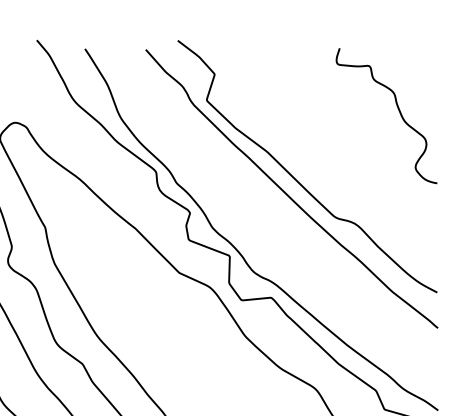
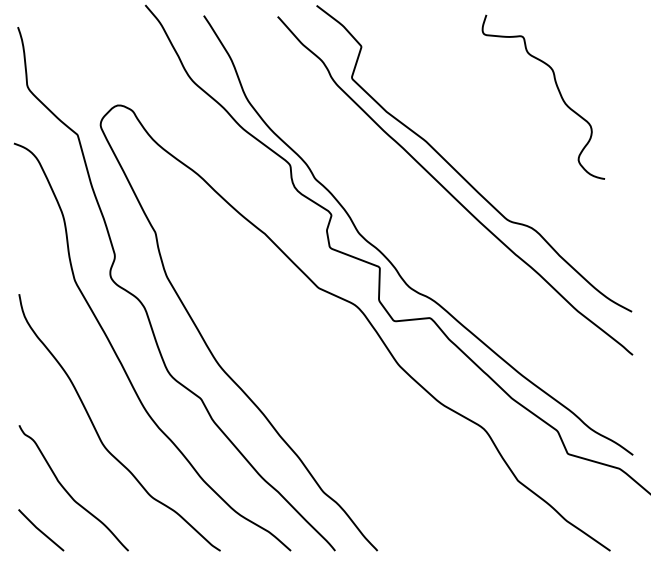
curve: (399, 112) -> (558, 92), moved

